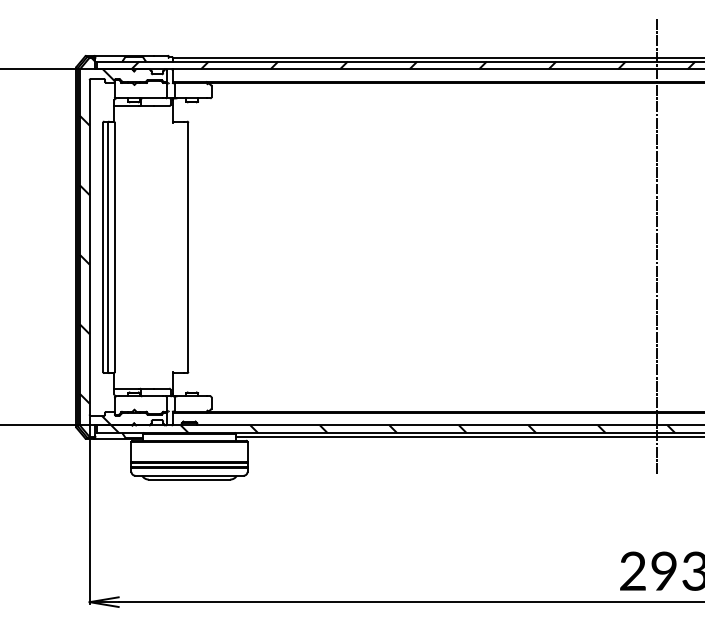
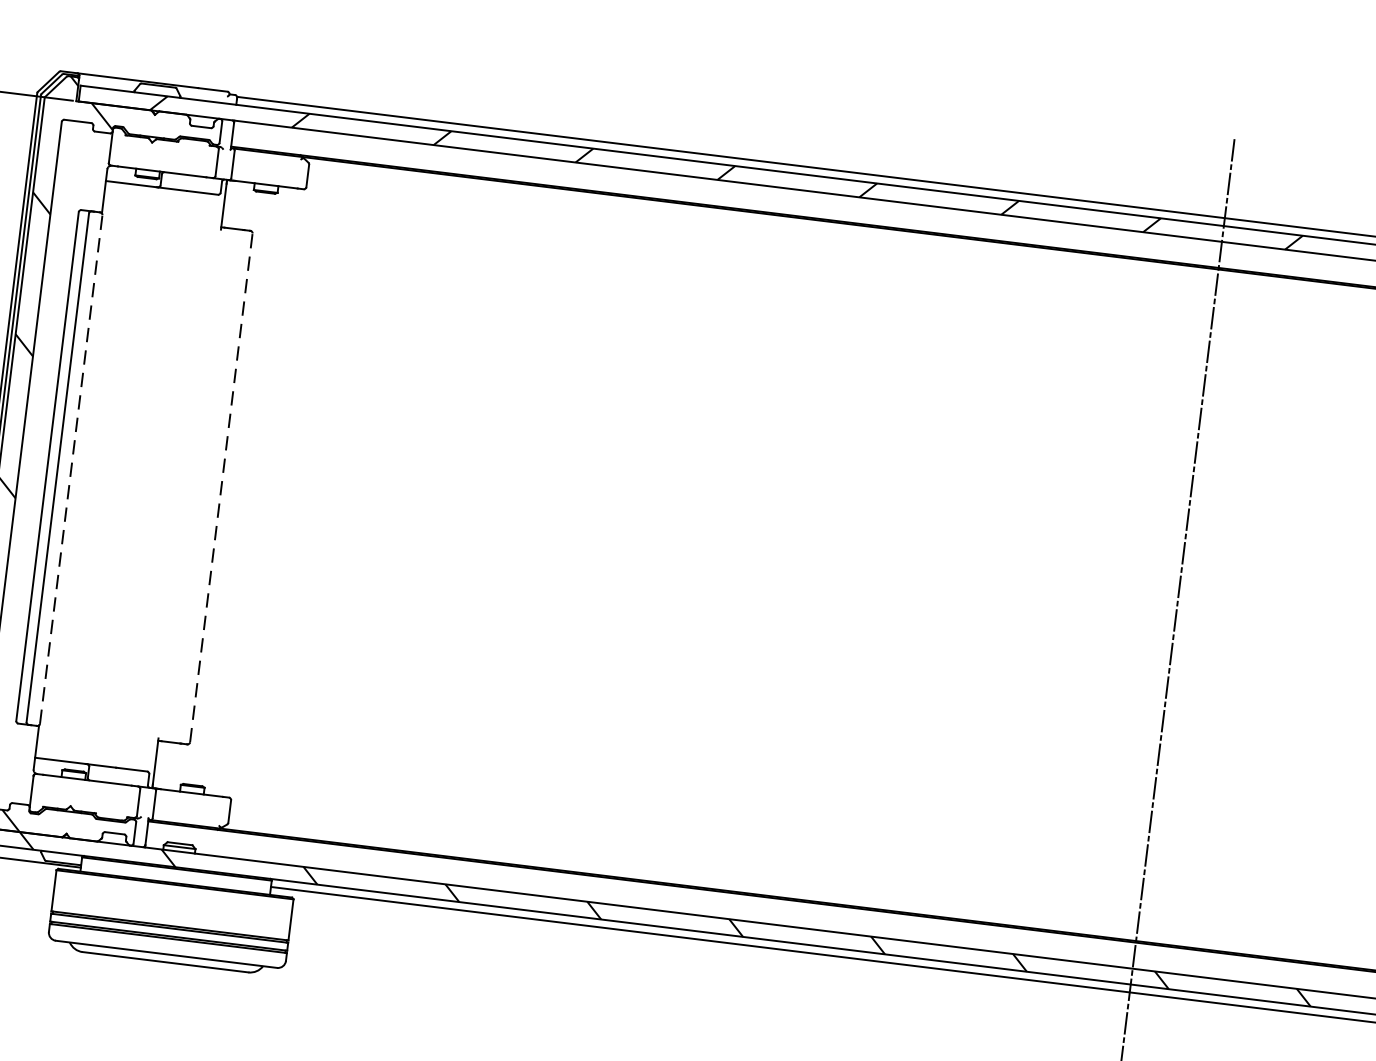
line: (114, 247) -> (70, 469), solid -> dashed
line: (188, 247) -> (221, 488), solid -> dashed

